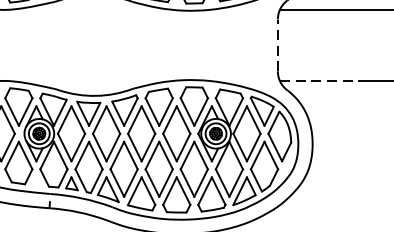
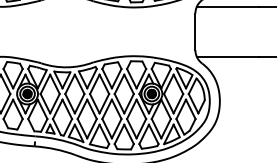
line: (278, 44) -> (195, 31), dashed -> solid
line: (323, 81) -> (227, 57), dashed -> solid

